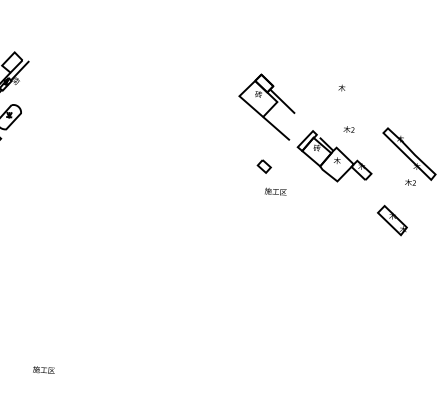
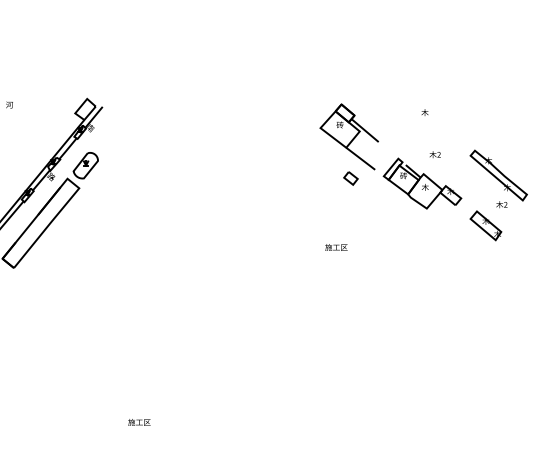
part: (263, 166) -> (350, 178), moved
text: (275, 191) -> (336, 247), moved
part: (392, 220) -> (485, 225), moved

